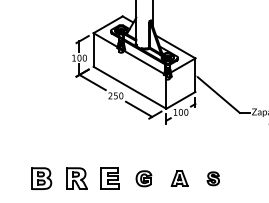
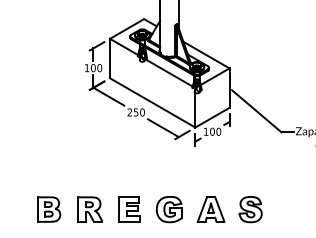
part: (143, 178) -> (168, 209), size x1.43
part: (179, 178) -> (210, 209), size x1.43
part: (213, 178) -> (250, 209), size x1.67

